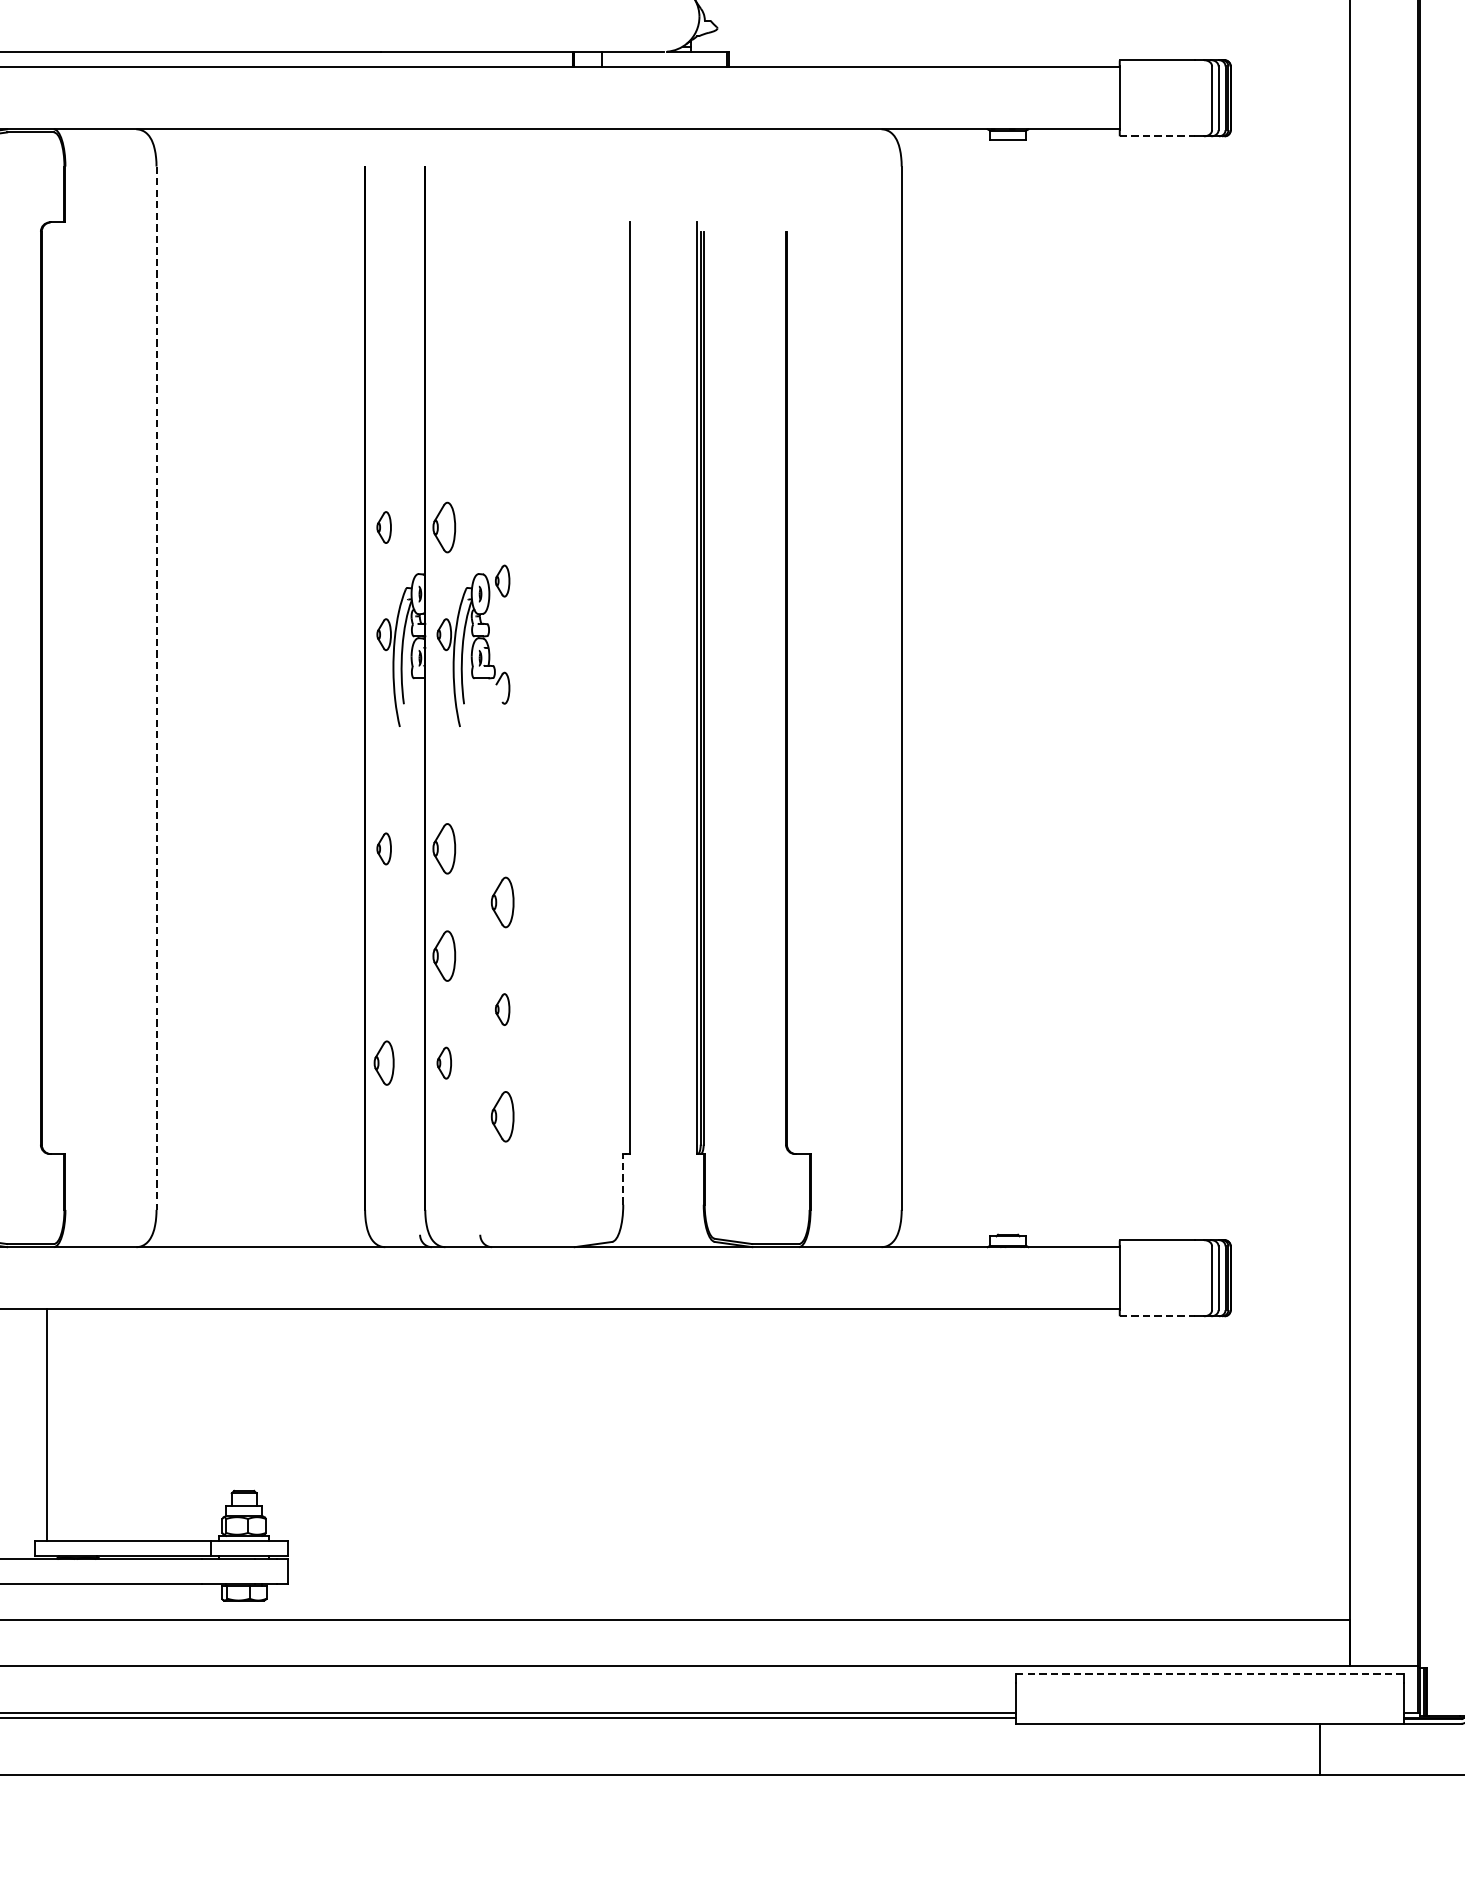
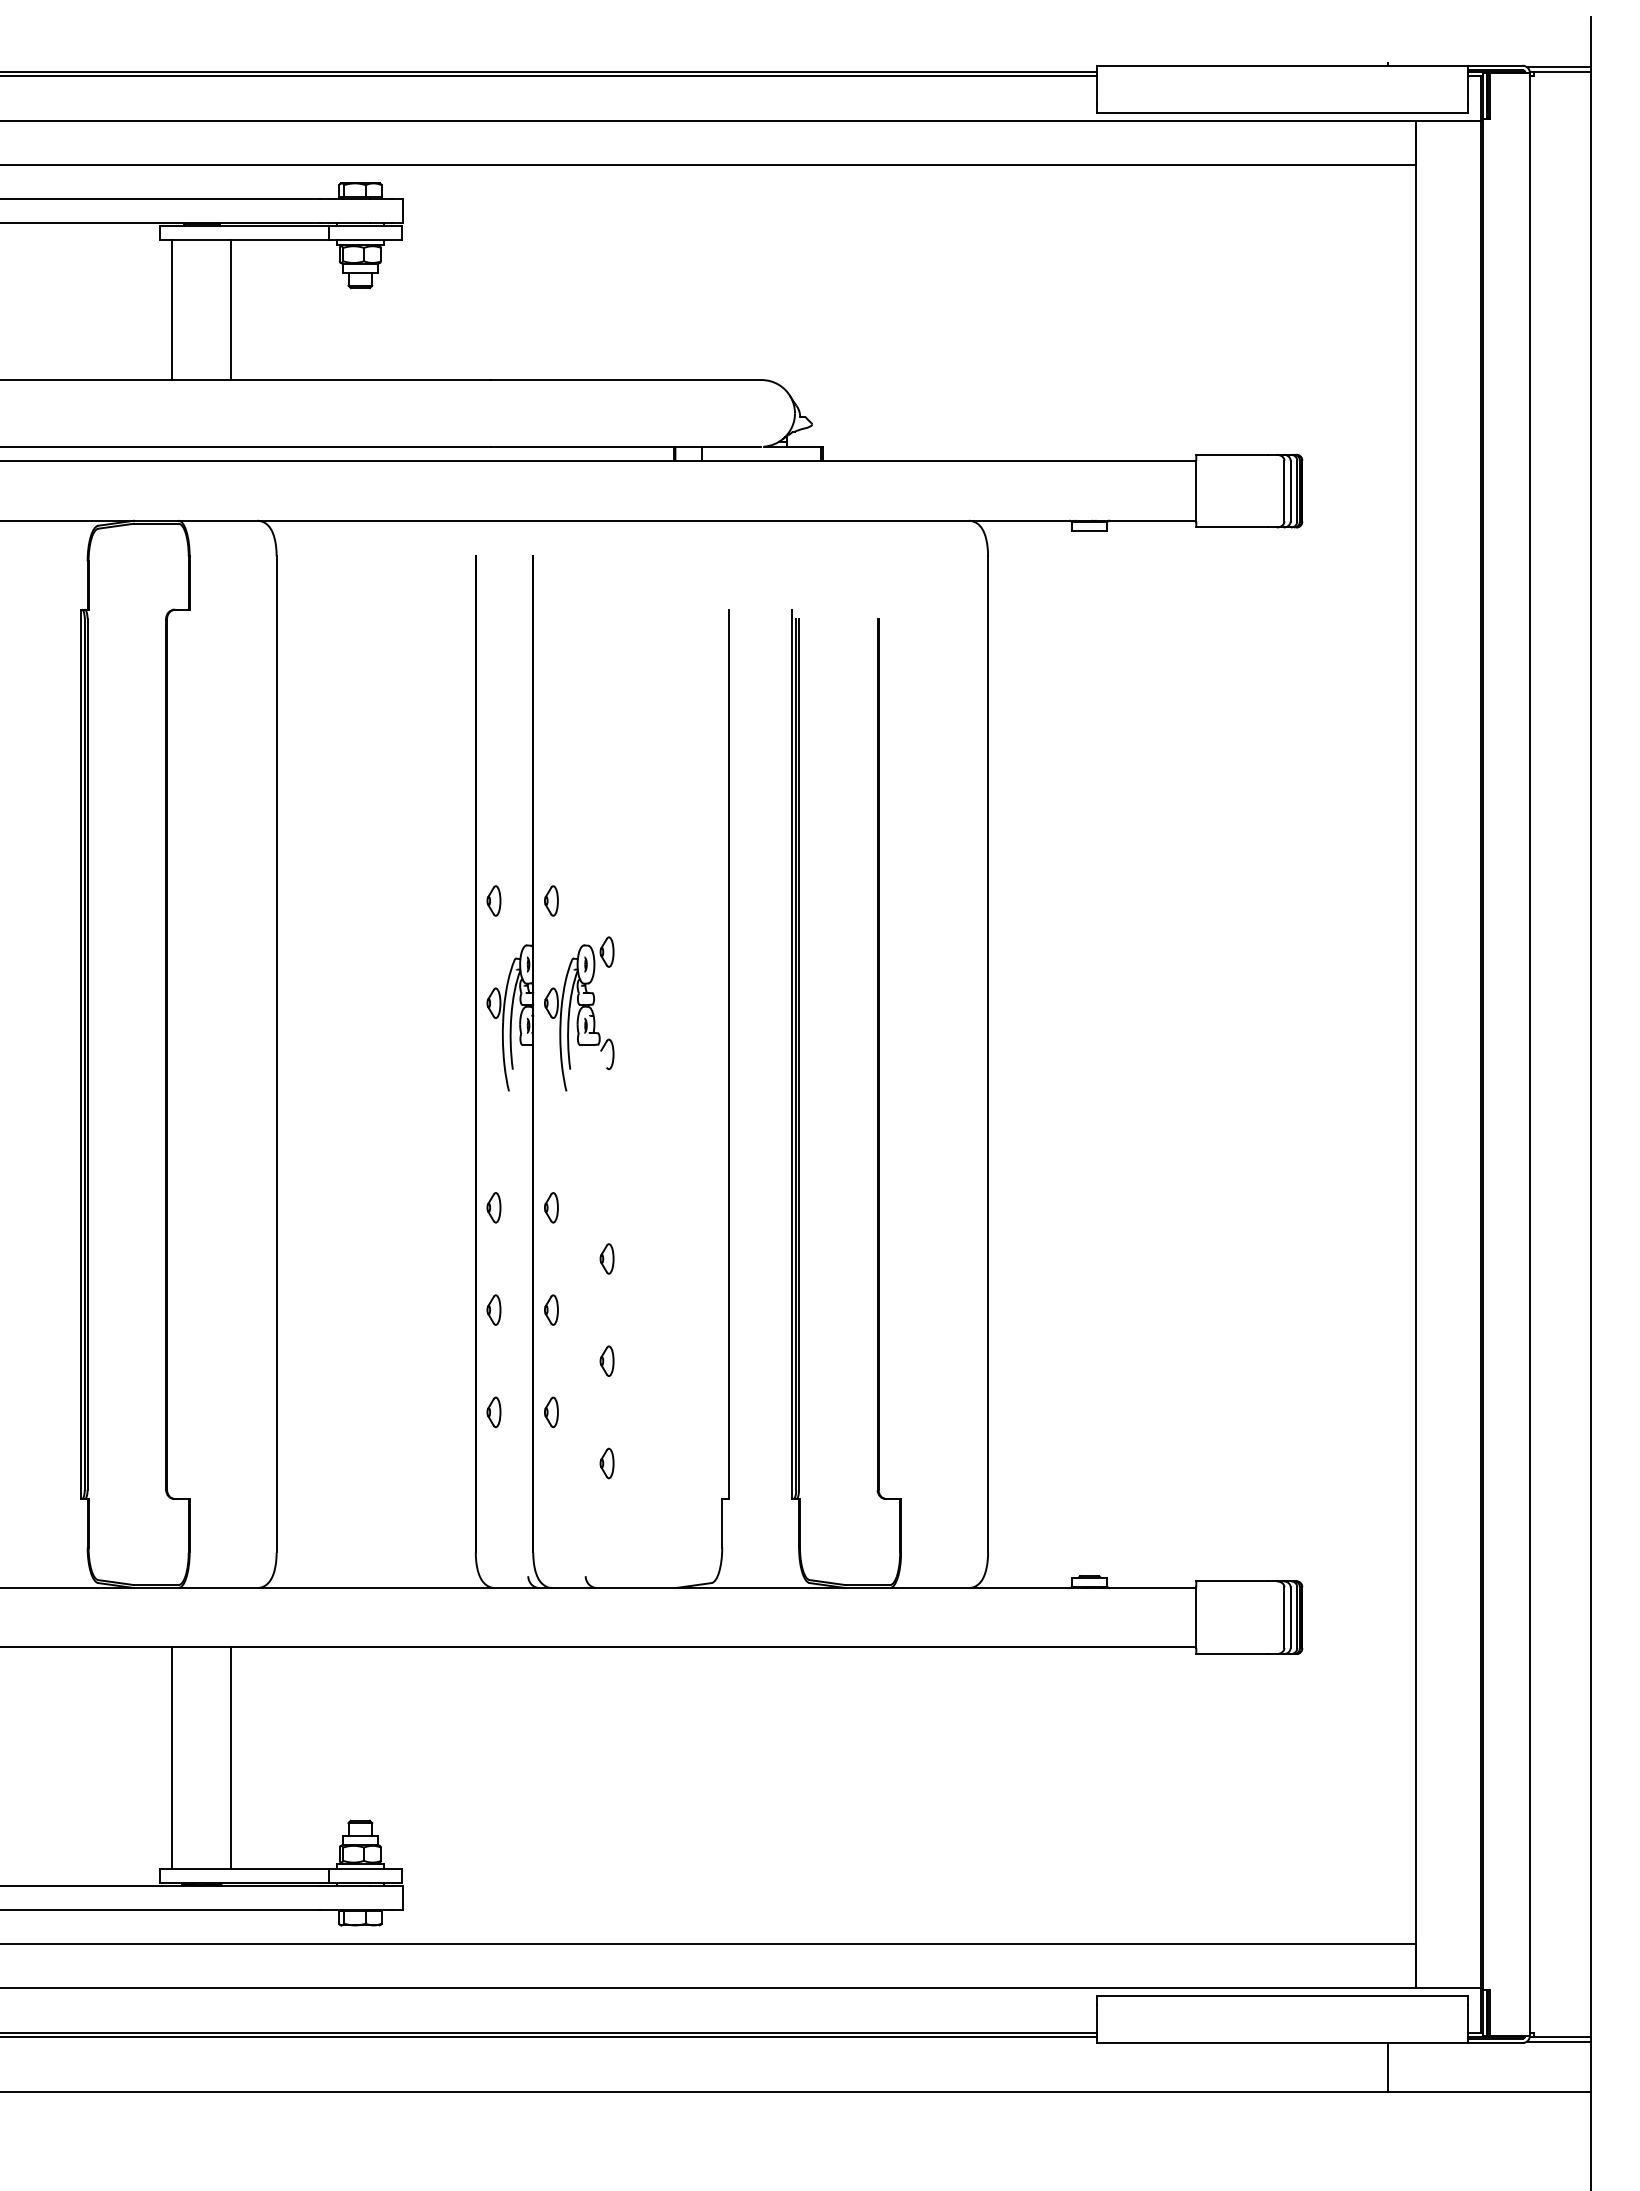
line: (1157, 136) -> (1232, 527), dashed -> solid
part: (444, 527) -> (551, 900), size x0.62
line: (156, 688) -> (276, 1054), dashed -> solid
part: (444, 848) -> (551, 1207), size x0.62
part: (502, 902) -> (606, 1258), size x0.62
part: (383, 955) -> (493, 1309), added
part: (444, 955) -> (551, 1309), size x0.62
part: (383, 1063) -> (493, 1412), size x0.71
part: (502, 1116) -> (606, 1463), size x0.62
line: (623, 1178) -> (722, 1522), dashed -> solid
line: (1157, 1316) -> (1232, 1654), dashed -> solid
line: (109, 1424) -> (231, 1757), added
line: (1211, 1673) -> (1283, 1995), dashed -> solid

